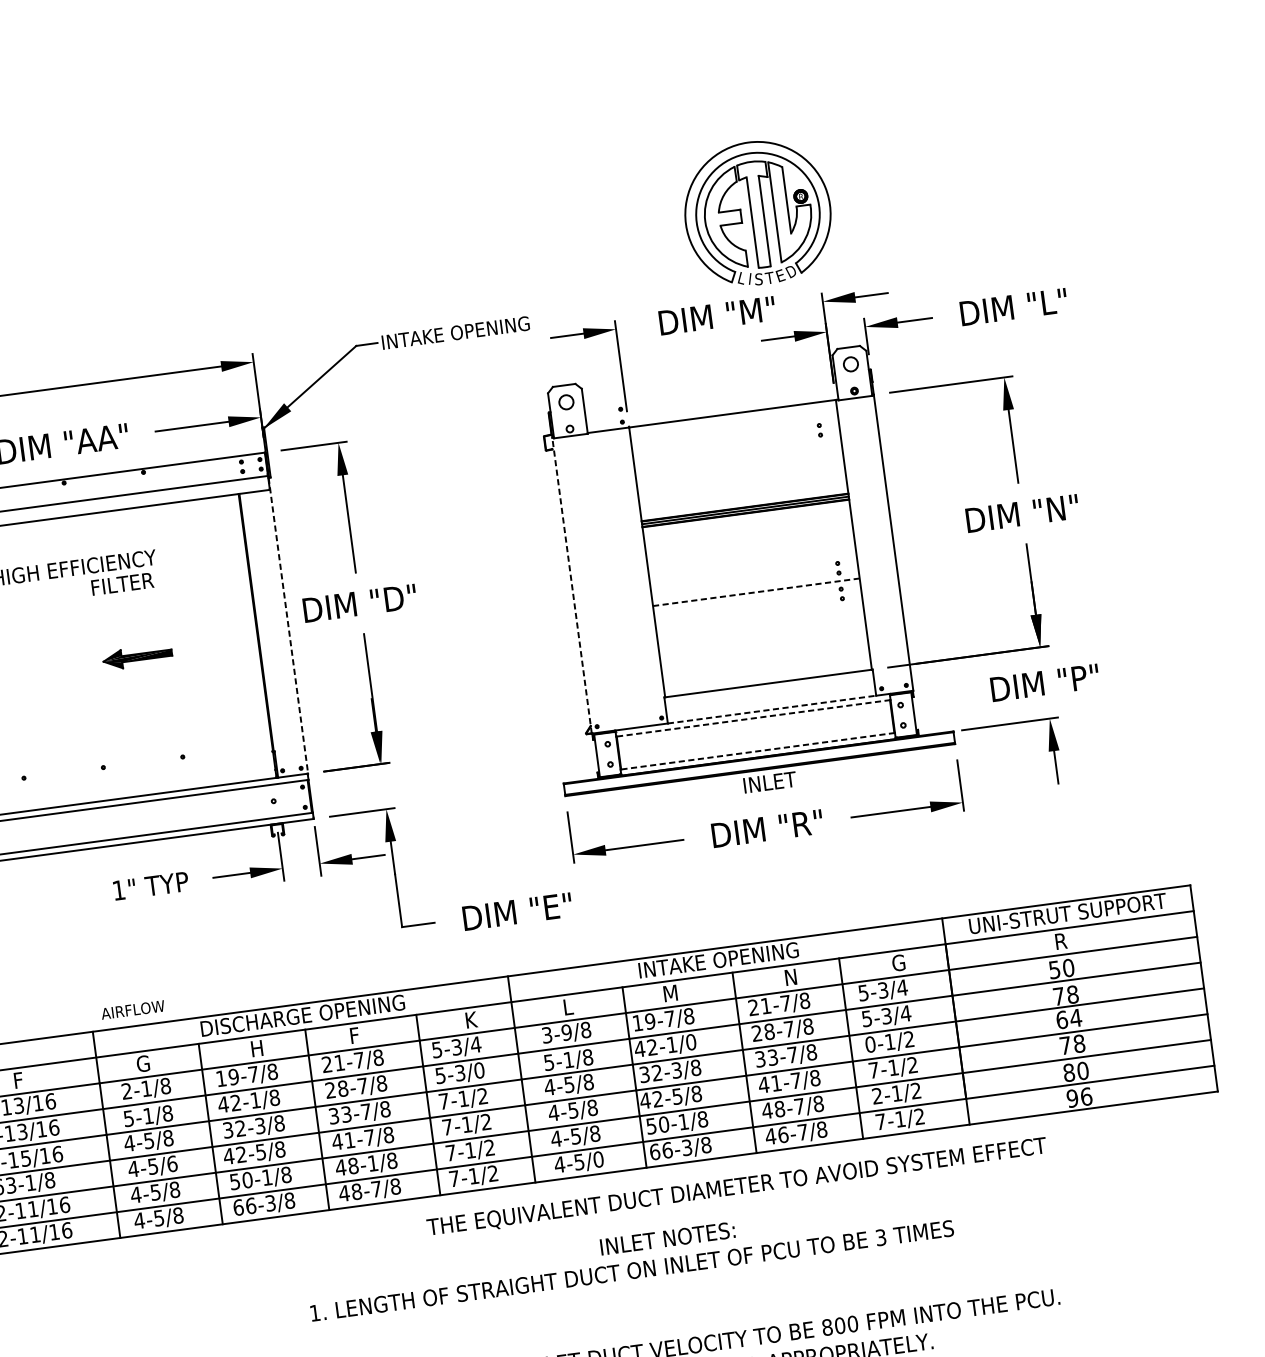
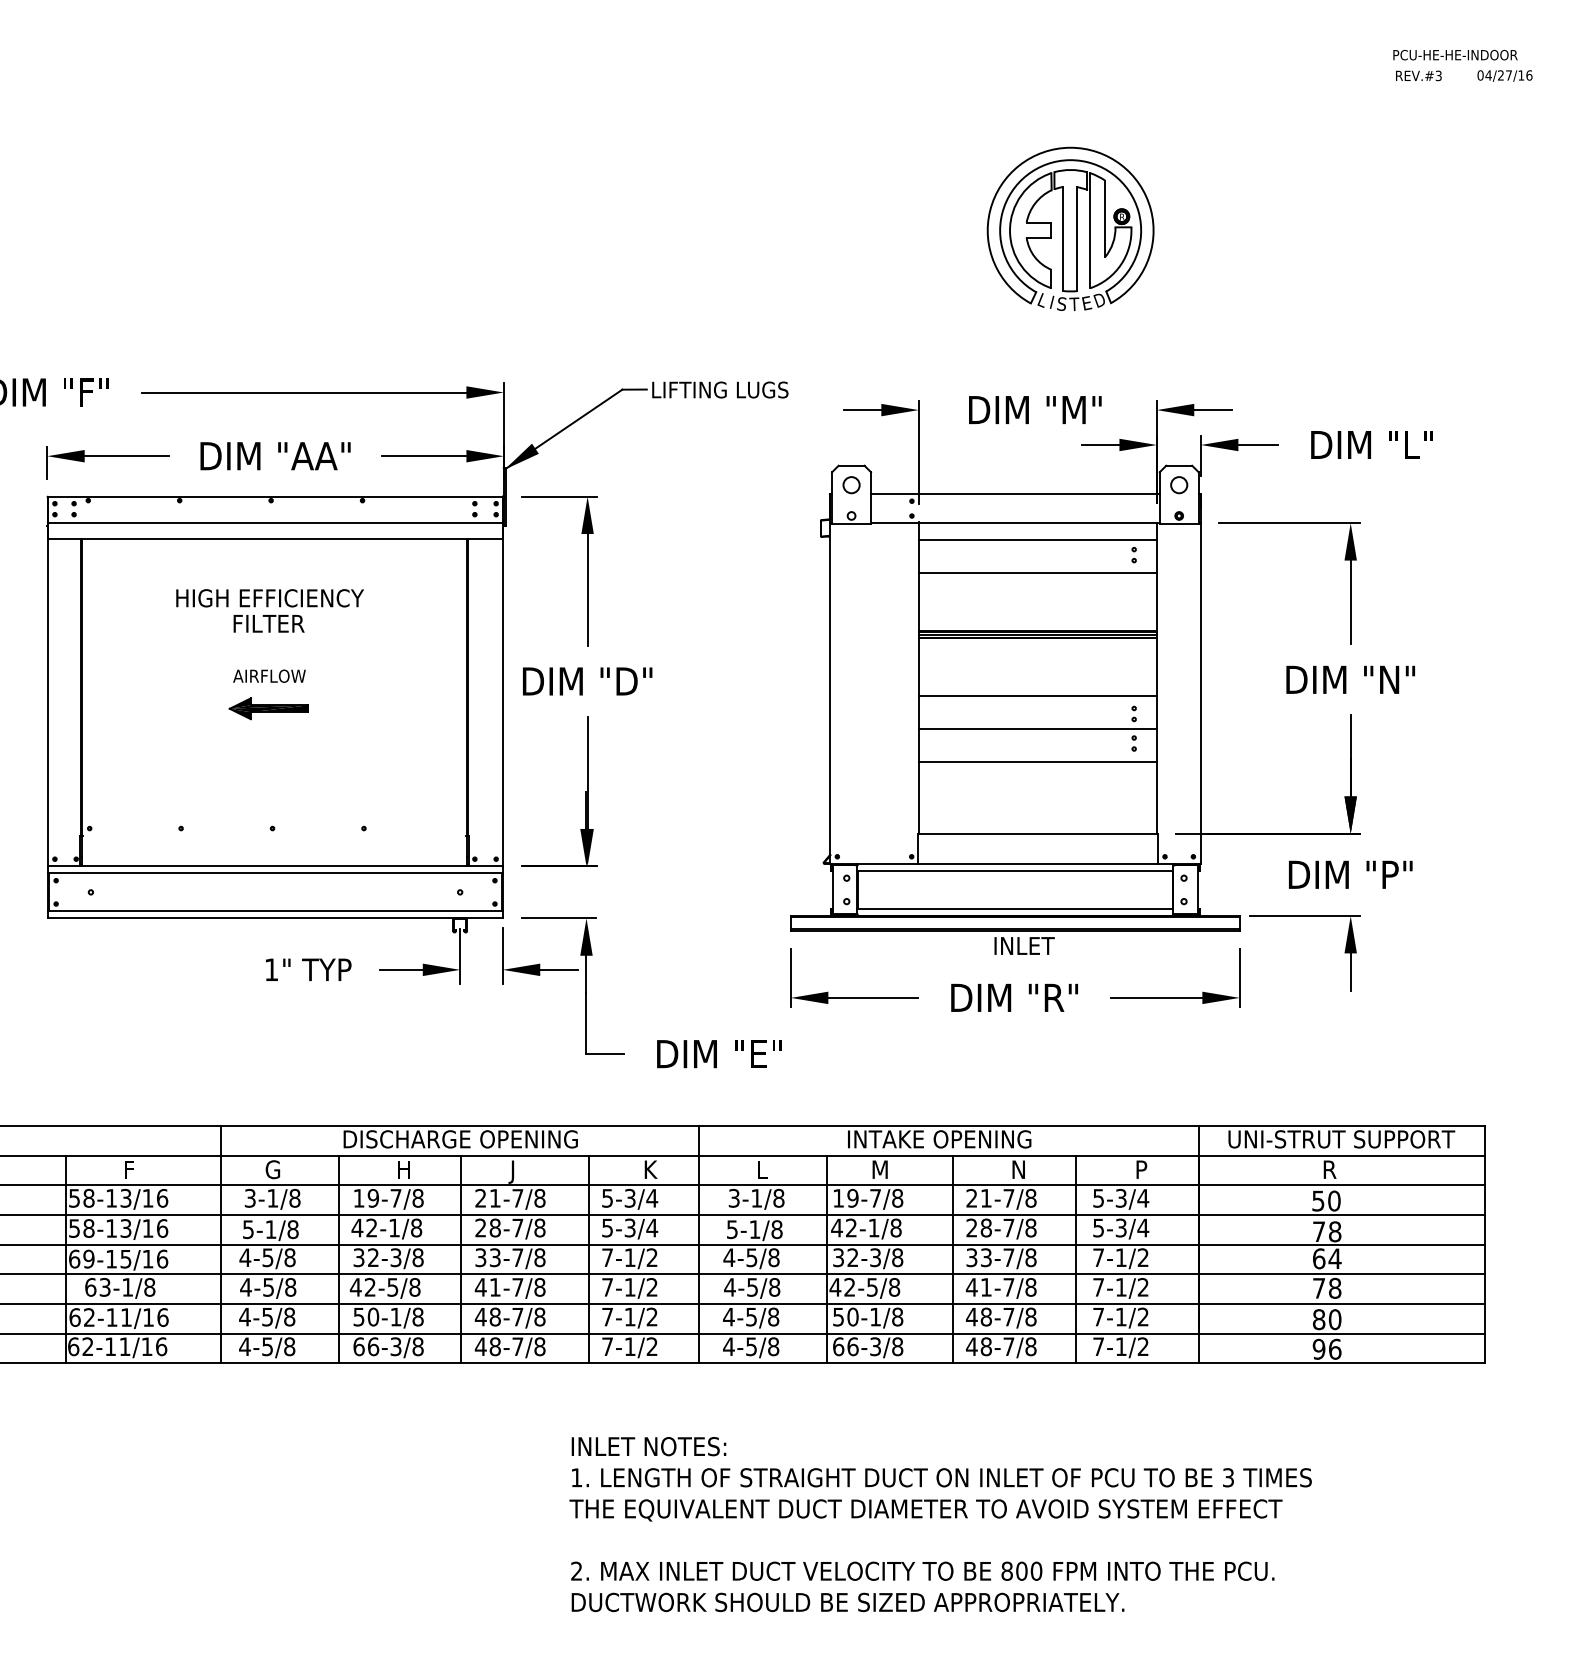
part: (757, 212) -> (1070, 228), moved
text: (456, 332) -> (737, 389), INTAKE OPENING -> LIFTING LUGS
line: (709, 391) -> (1015, 494), added
line: (734, 428) -> (1037, 540), added
line: (738, 457) -> (1037, 573), added
line: (752, 564) -> (1037, 696), added
text: (122, 583) -> (268, 623), moved
line: (572, 585) -> (830, 693), dashed -> solid
line: (756, 592) -> (1037, 728), dashed -> solid
line: (759, 620) -> (1037, 761), added
line: (288, 626) -> (503, 696), dashed -> solid
part: (137, 656) -> (268, 708), moved
line: (771, 709) -> (1037, 863), dashed -> solid
line: (753, 717) -> (1015, 870), dashed -> solid
line: (757, 750) -> (1015, 908), dashed -> solid
text: (898, 962) -> (1142, 1169), G -> P
text: (132, 1009) -> (269, 675), moved
text: (566, 1031) -> (756, 1197), 3-9/8 -> 3-1/8
text: (353, 1037) -> (514, 1171), F -> J
text: (690, 1042) -> (895, 1228), 42-1/0 -> 42-1/8
text: (870, 1044) -> (1098, 1257), 0-1/2 -> 7-1/2
text: (479, 1070) -> (652, 1227), 5-3/0 -> 5-3/4
text: (126, 1091) -> (249, 1198), 2-1/8 -> 3-1/8
text: (877, 1095) -> (1098, 1316), 2-1/2 -> 7-1/2
text: (783, 1134) -> (986, 1346), 46-7/8 -> 48-7/8
text: (598, 1159) -> (773, 1346), 4-5/0 -> 4-5/8
text: (372, 1163) -> (517, 1317), 48-1/8 -> 48-7/8
text: (172, 1164) -> (290, 1287), 4-5/6 -> 4-5/8
text: (736, 1187) -> (925, 1510), moved
text: (667, 1238) -> (648, 1446), moved
text: (631, 1270) -> (941, 1477), moved

